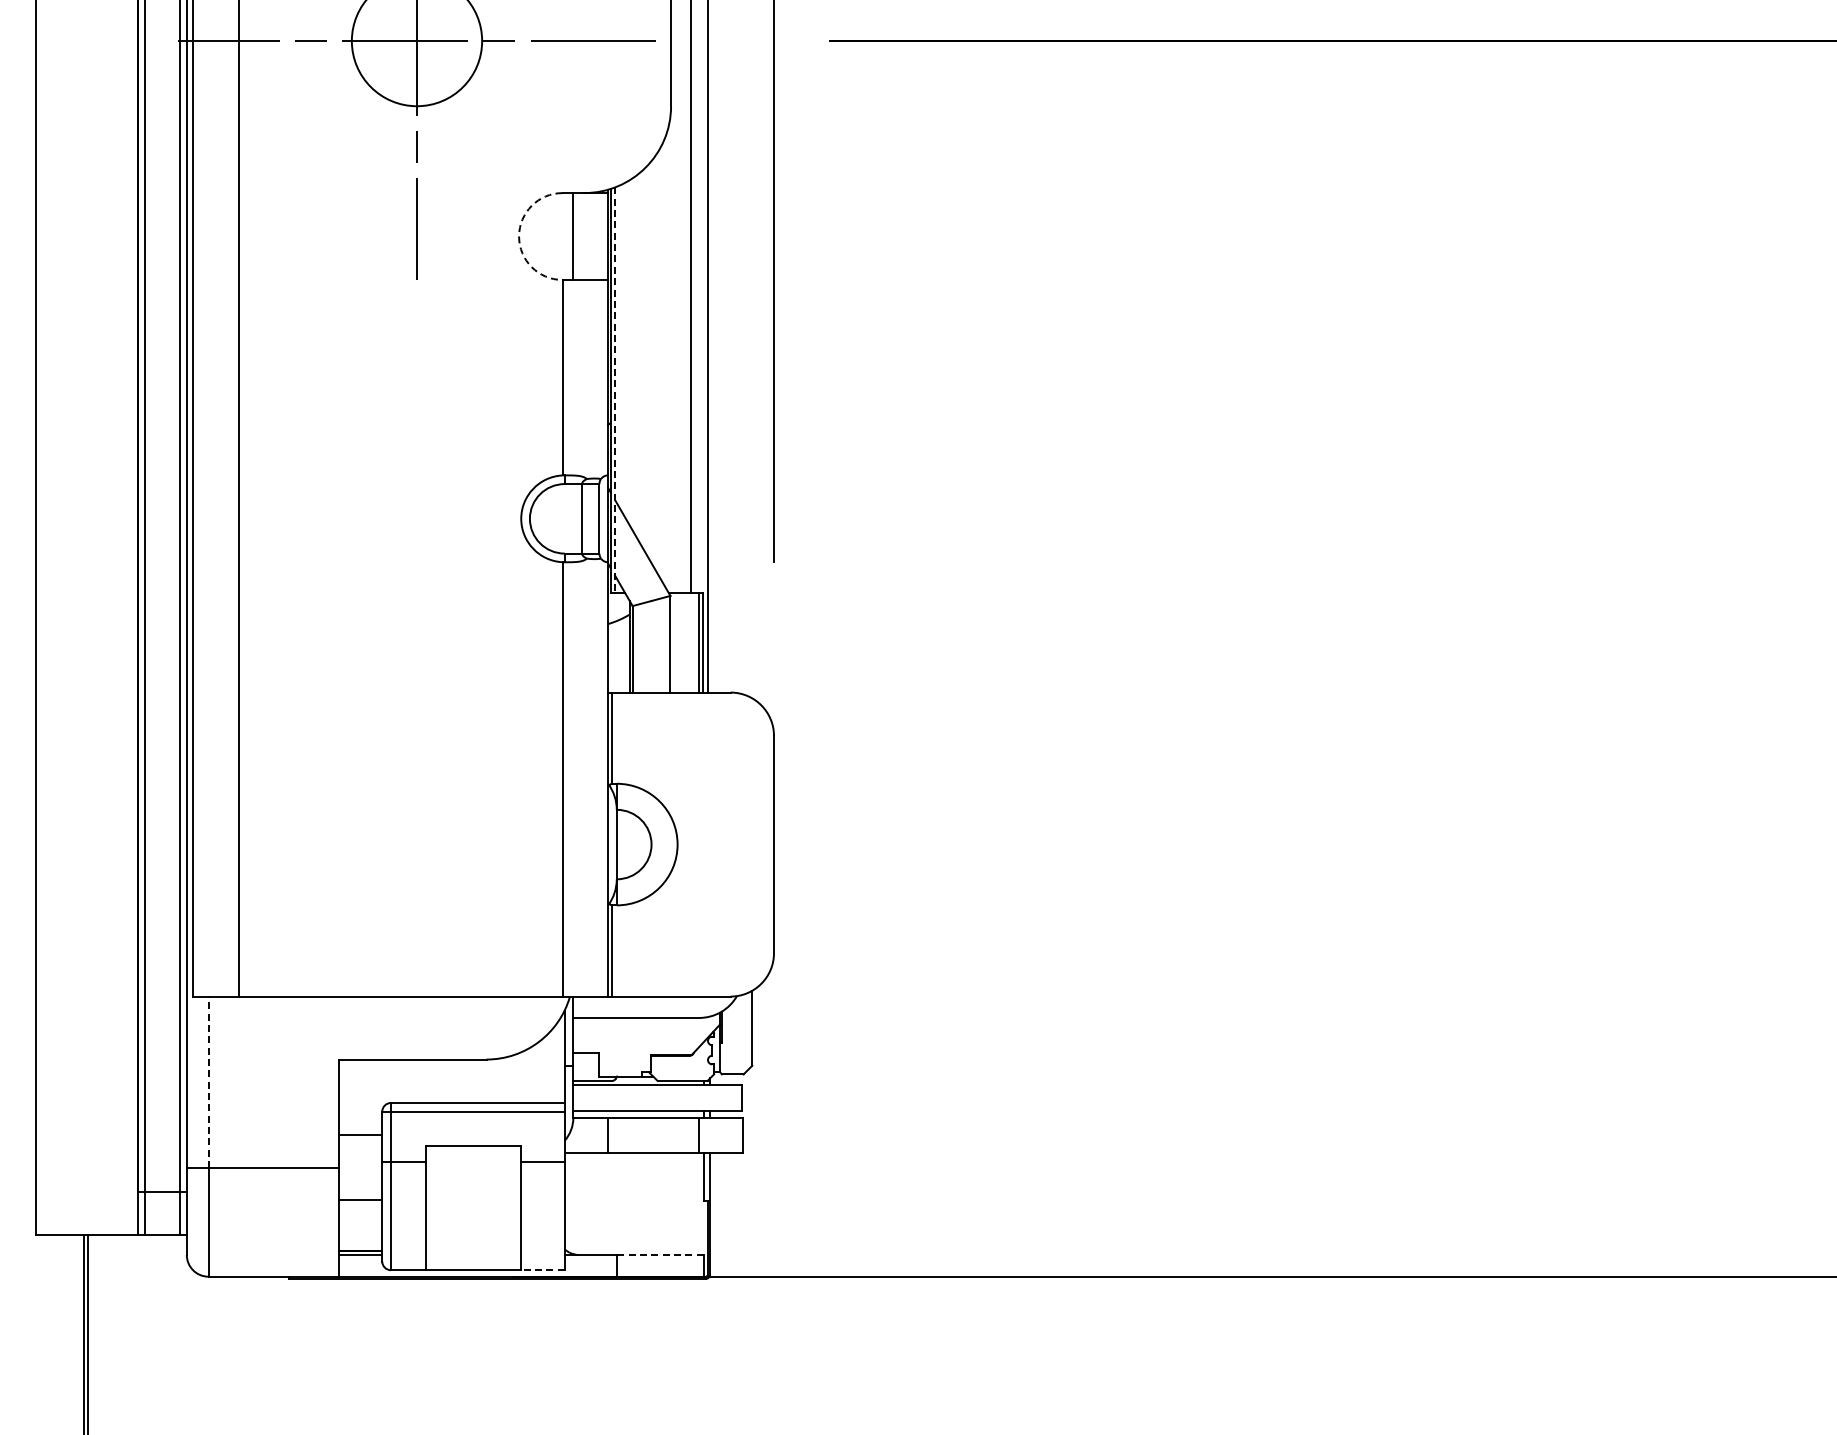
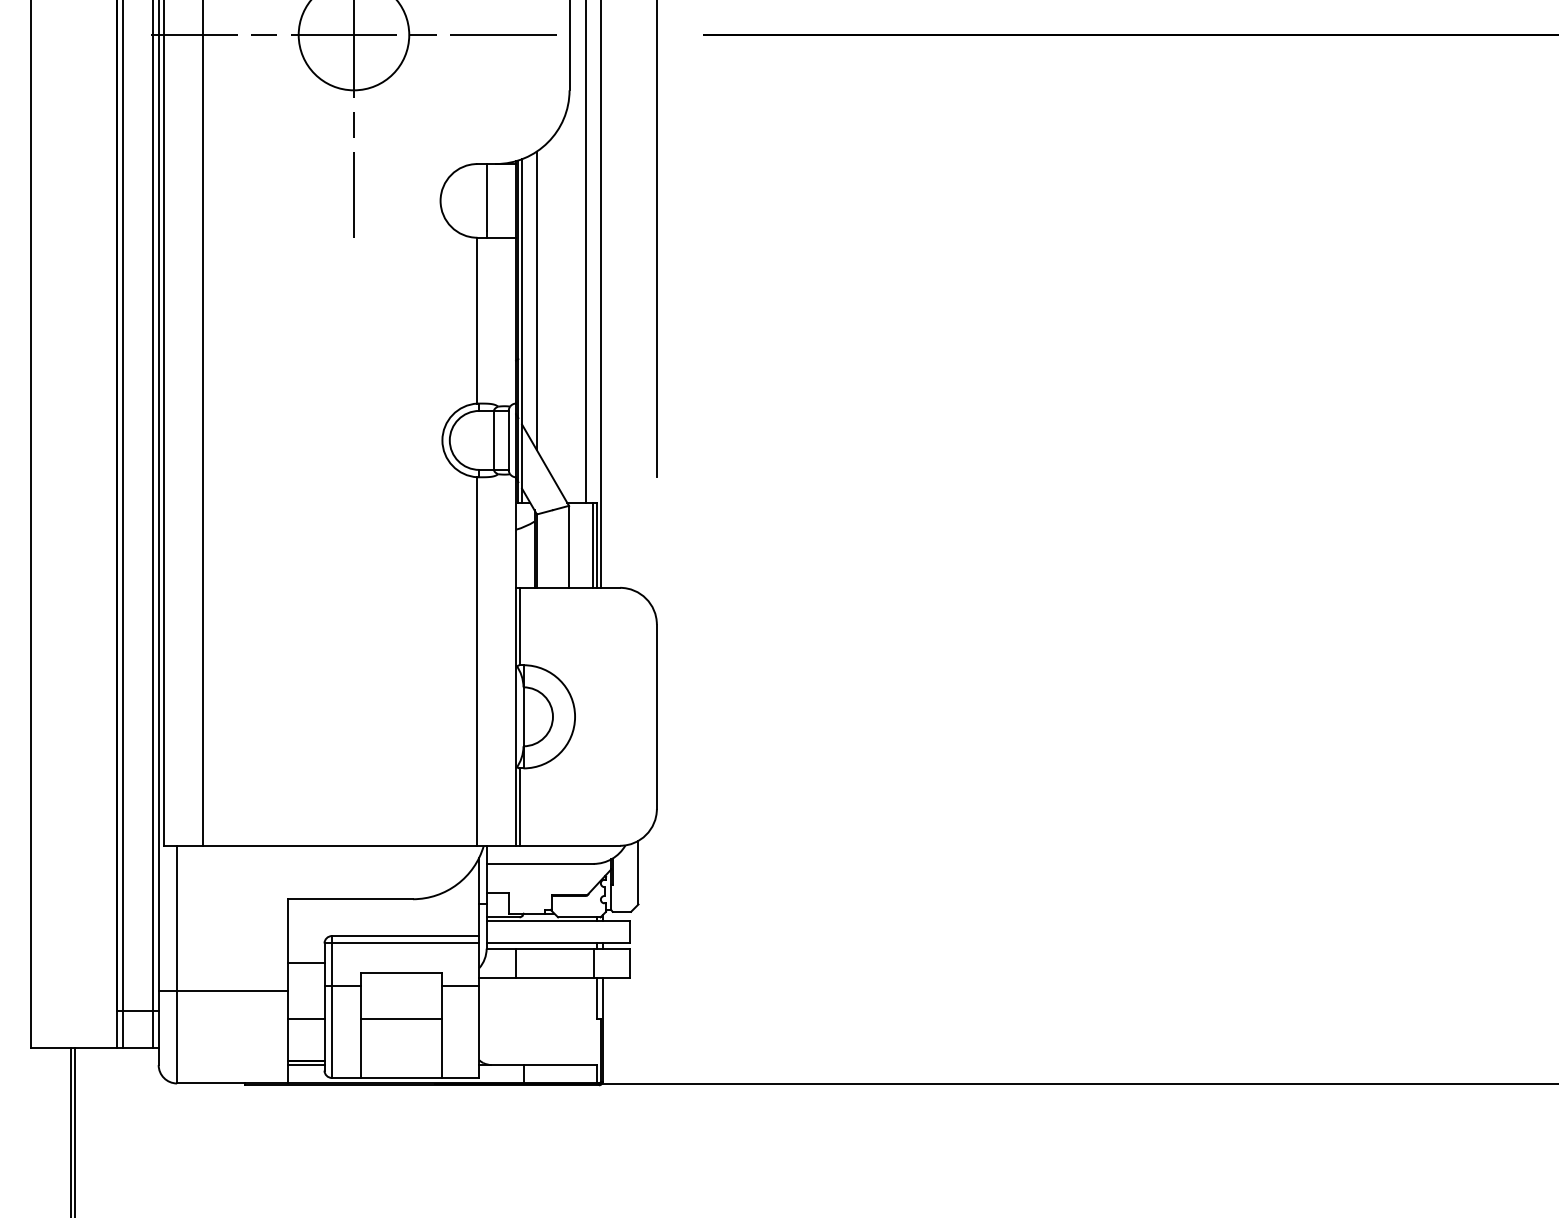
arc: (519, 236) -> (440, 200), dashed -> solid
line: (632, 354) -> (536, 300), added
line: (615, 390) -> (522, 331), dashed -> solid
line: (208, 1082) -> (177, 918), dashed -> solid
line: (473, 1200) -> (401, 1018), added
line: (659, 1255) -> (559, 1065), dashed -> solid
line: (542, 1270) -> (460, 1078), dashed -> solid

